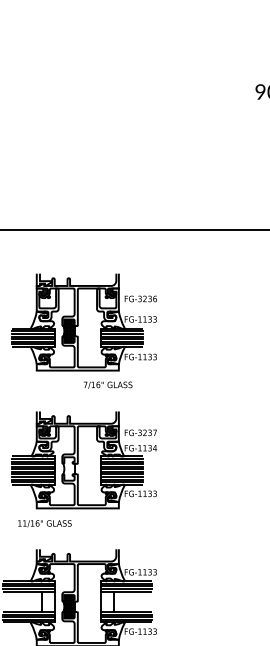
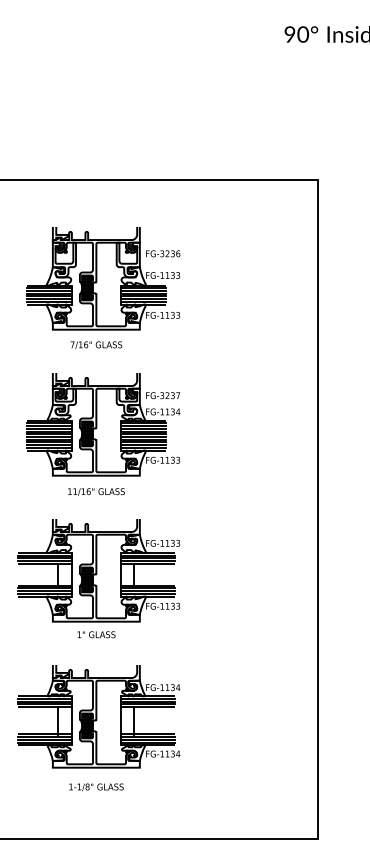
text: (108, 384) -> (96, 344), moved
hatch: (68, 468) -> (86, 433), added
text: (44, 523) -> (96, 491), moved

